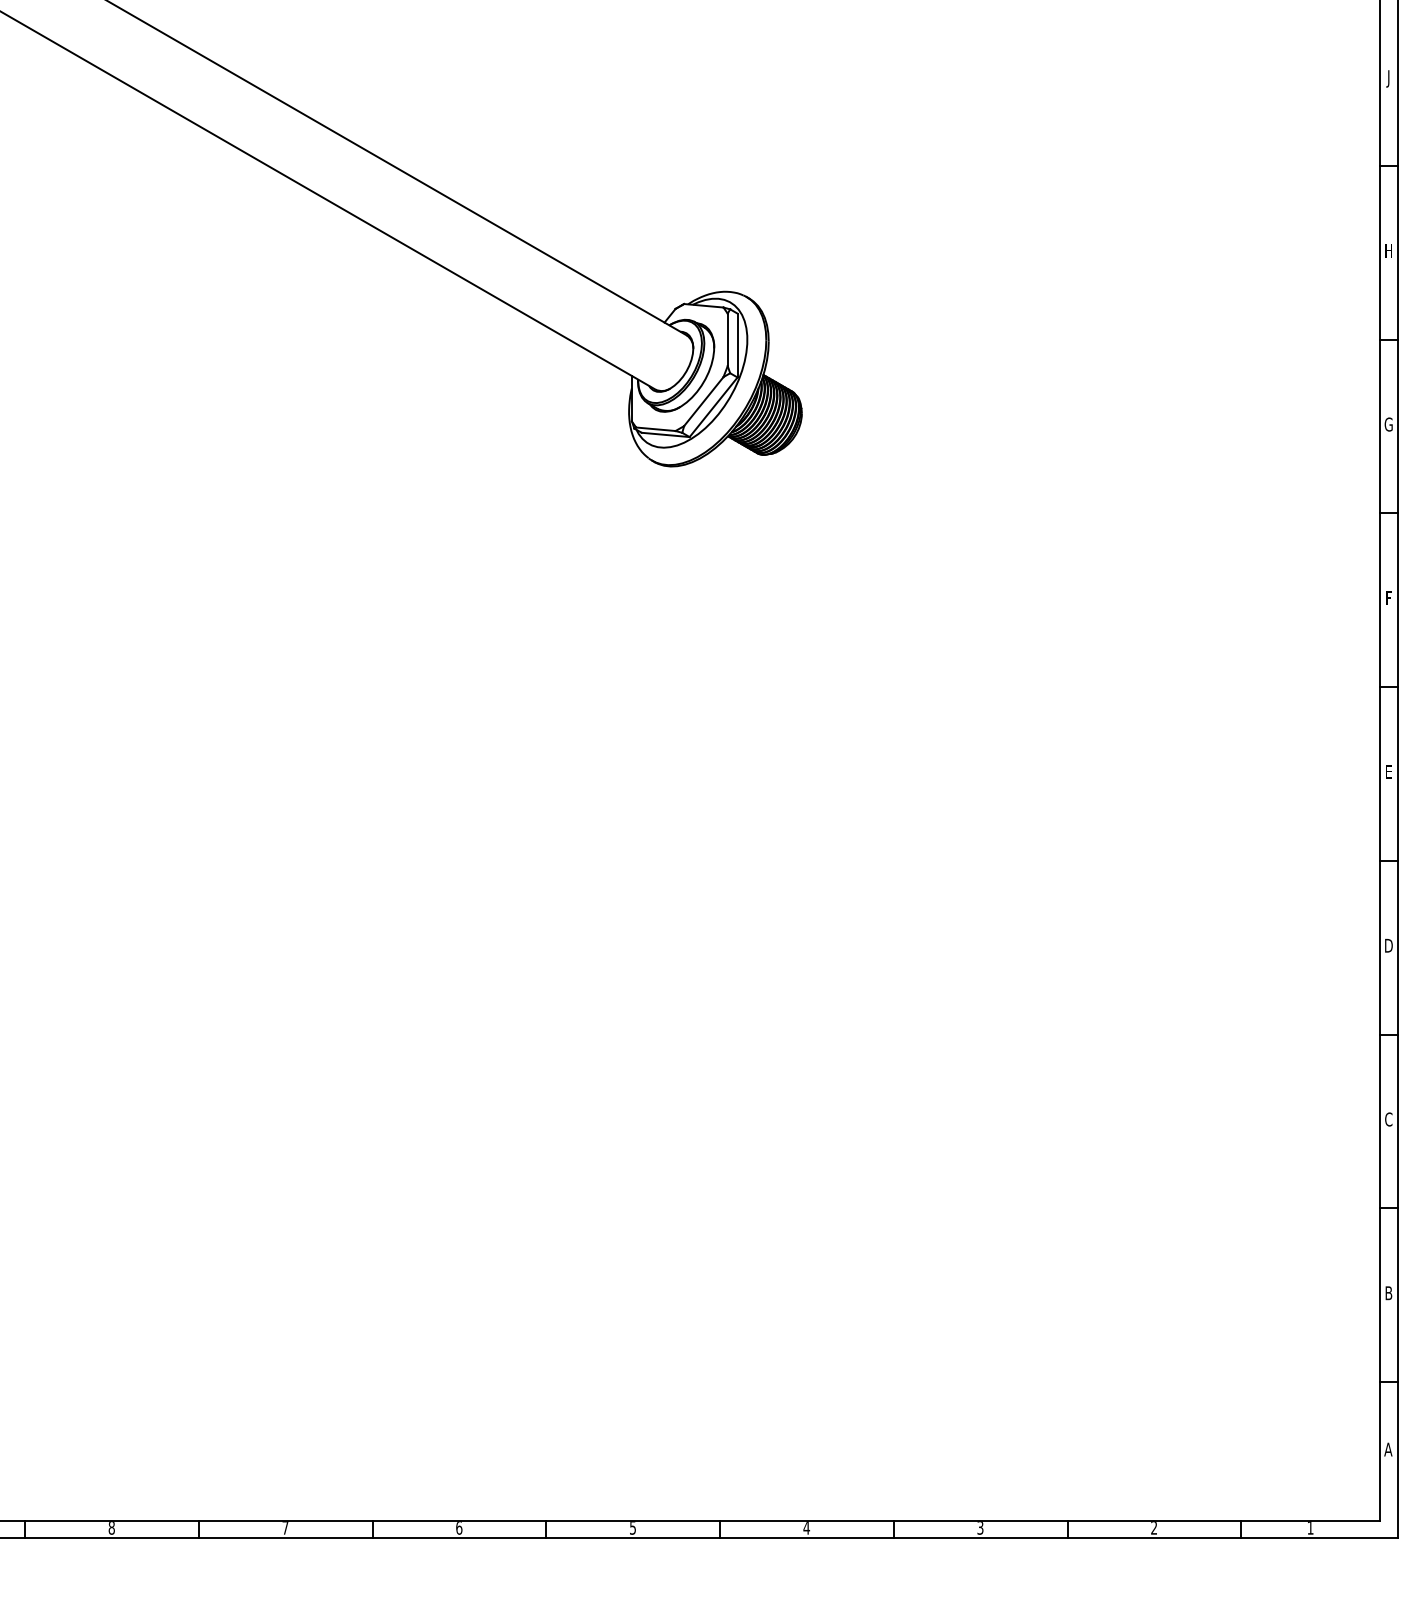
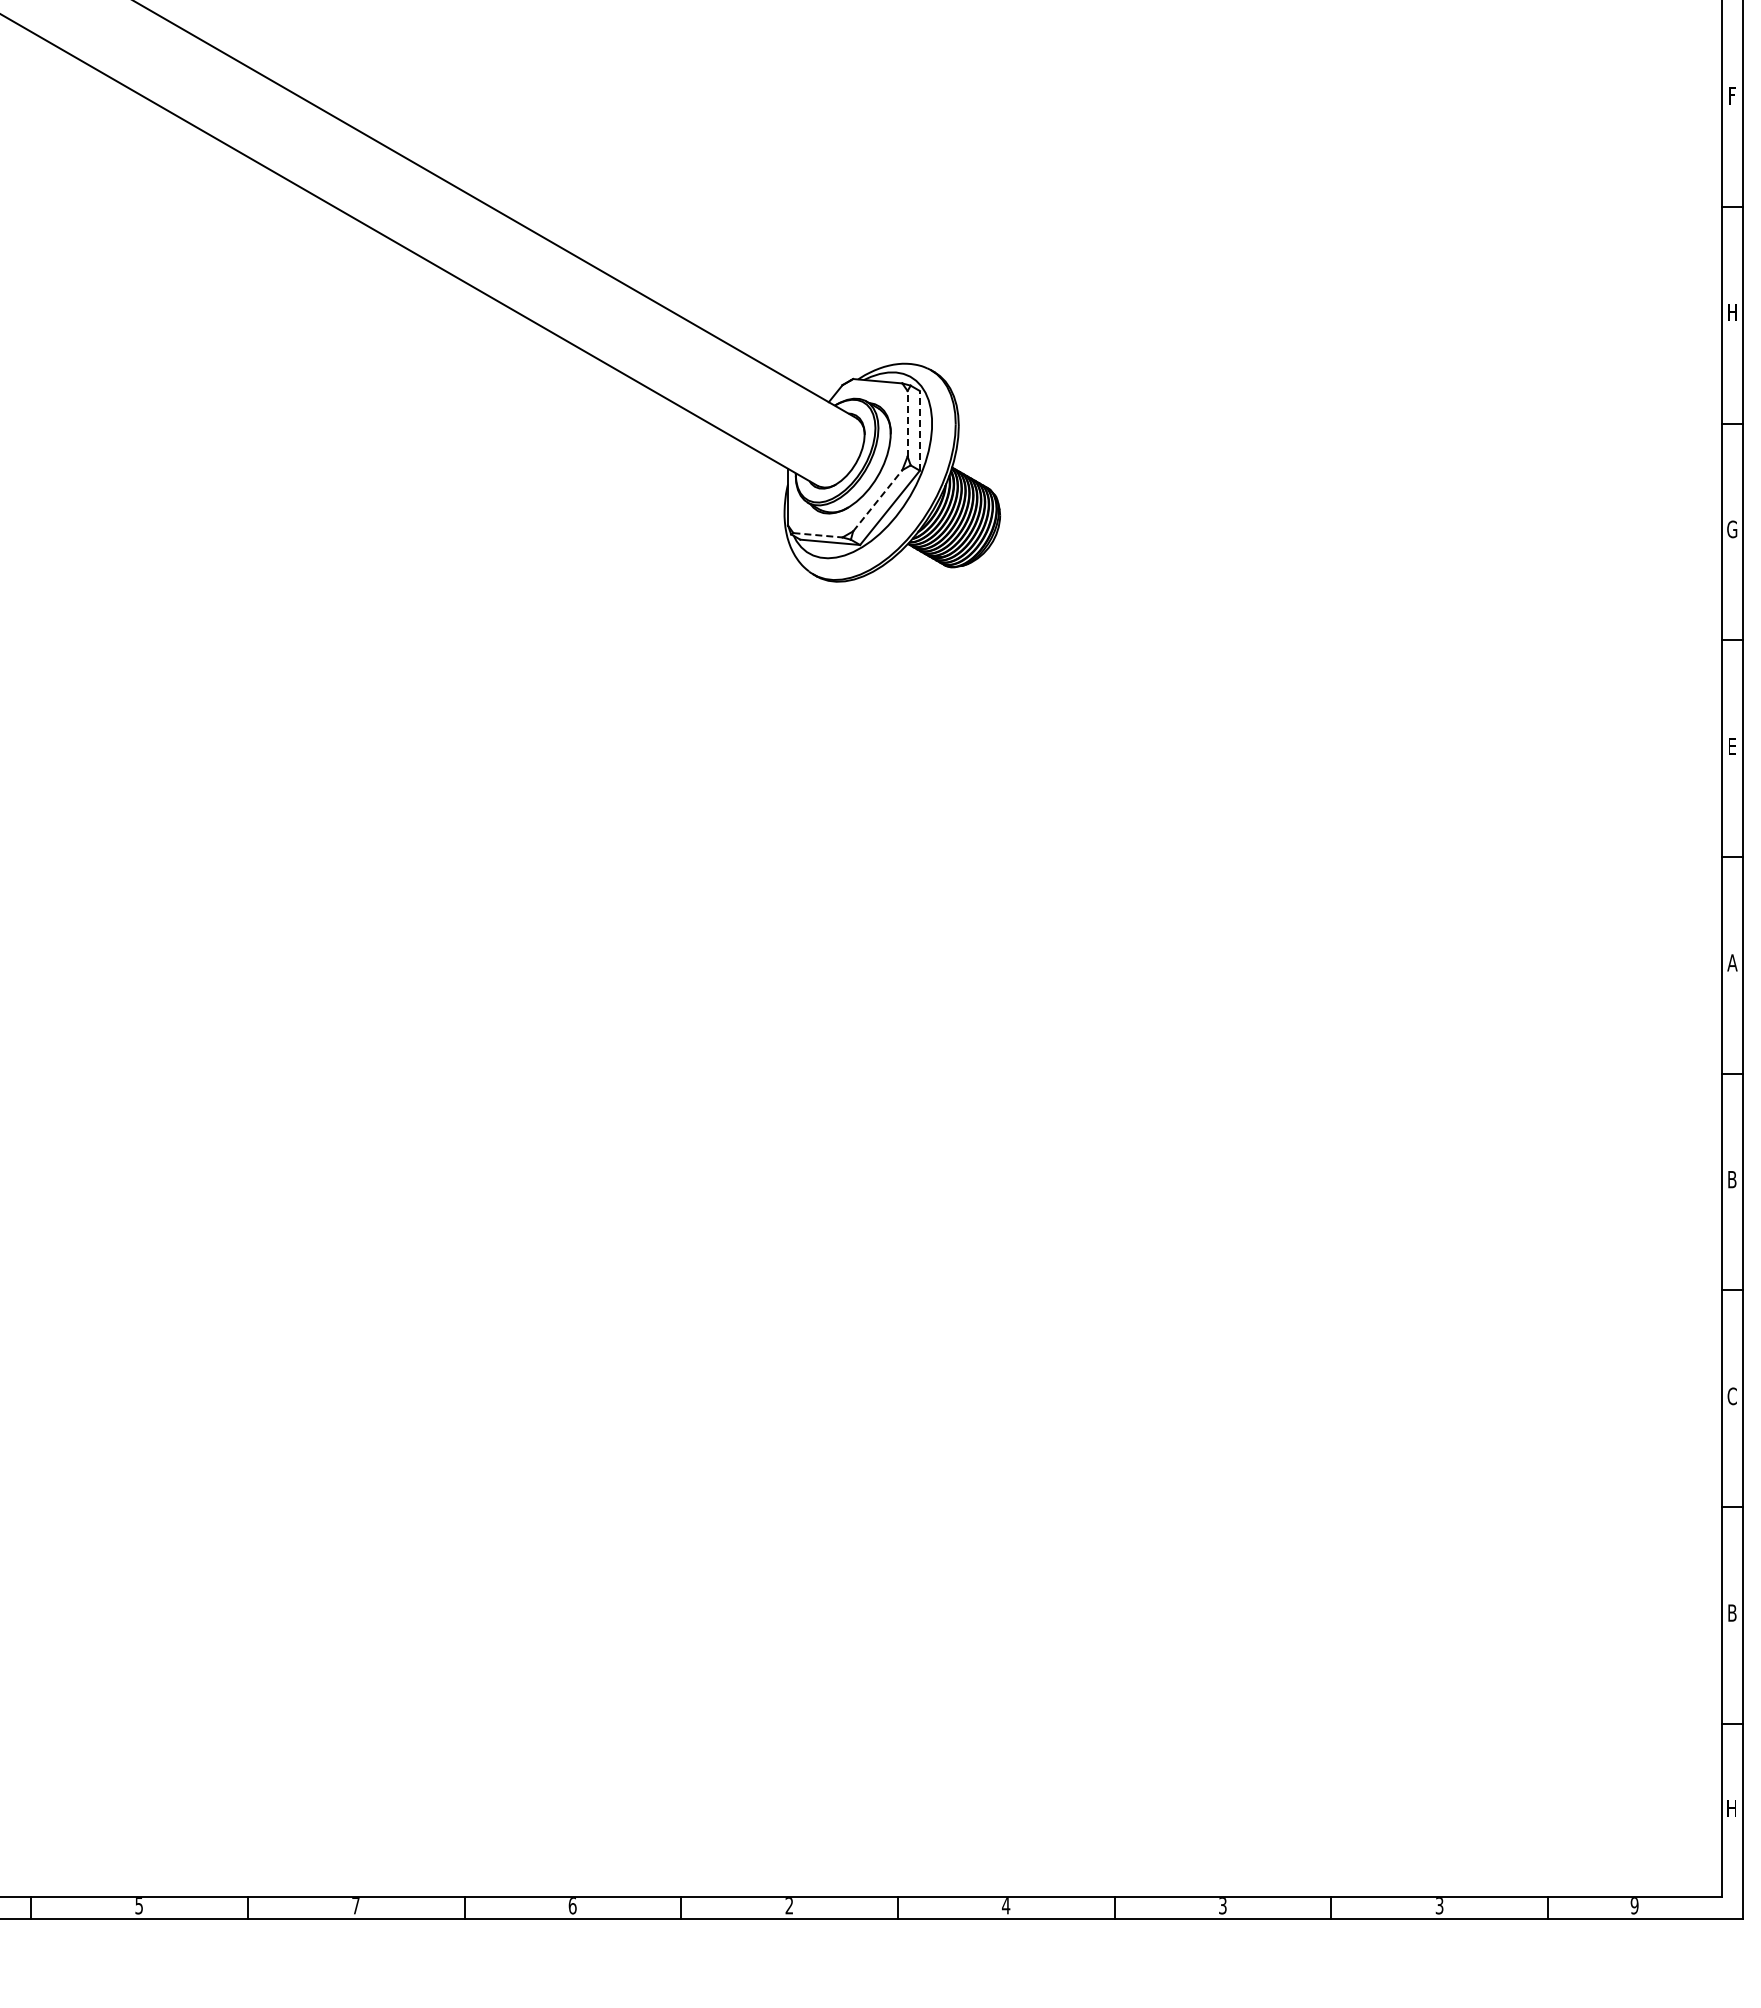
text: (1388, 79) -> (1732, 98), J -> F
line: (727, 339) -> (907, 423), solid -> dashed
line: (737, 345) -> (919, 430), solid -> dashed
line: (704, 401) -> (878, 500), solid -> dashed
line: (655, 429) -> (817, 535), solid -> dashed
text: (1388, 599) -> (1732, 747), F -> E
text: (1388, 771) -> (1732, 962), E -> A
text: (1388, 945) -> (1732, 1179), D -> B
text: (1388, 1449) -> (1731, 1807), A -> H
text: (112, 1528) -> (139, 1906), 8 -> 5
text: (633, 1528) -> (789, 1906), 5 -> 2
text: (1154, 1528) -> (1439, 1906), 2 -> 3
text: (1310, 1528) -> (1634, 1906), 1 -> 9

